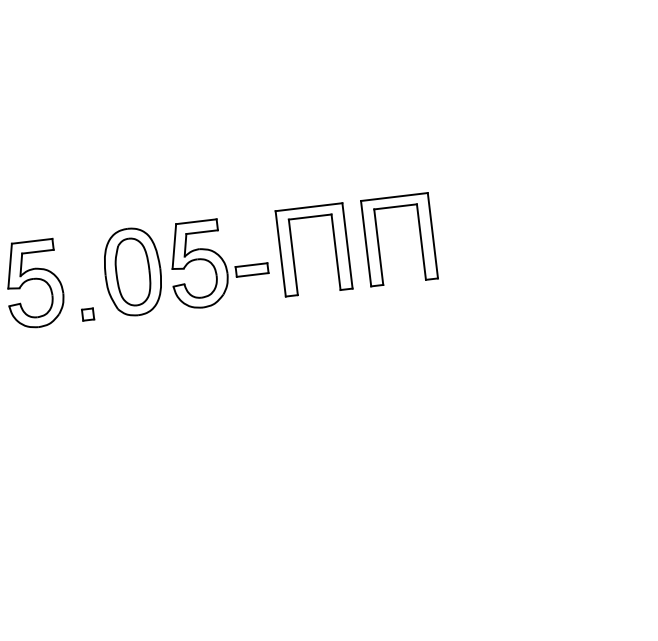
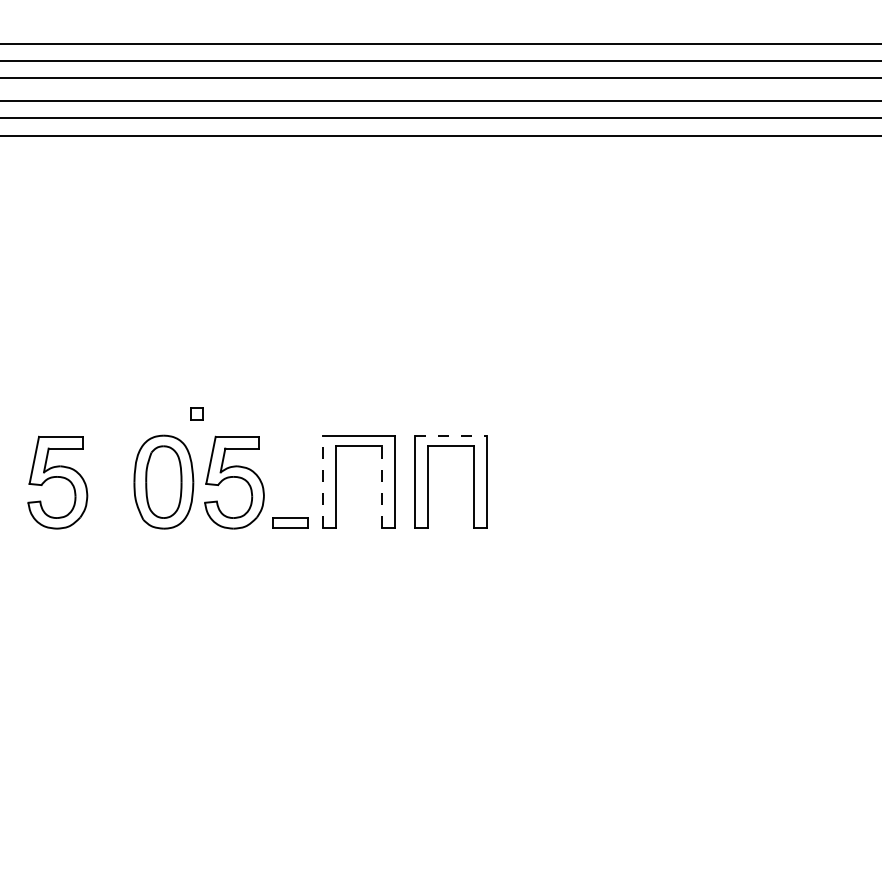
line: (394, 196) -> (450, 435), solid -> dashed
line: (335, 251) -> (381, 486), solid -> dashed
line: (280, 253) -> (322, 481), solid -> dashed
part: (252, 269) -> (290, 522), moved
part: (87, 314) -> (196, 413), moved

